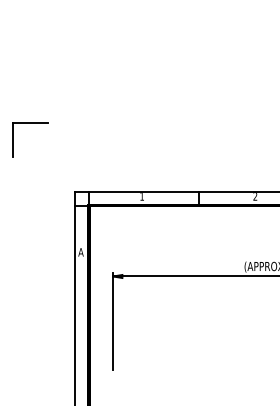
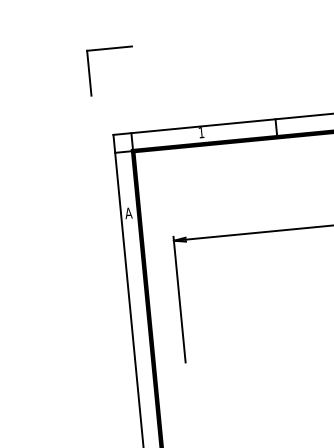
part: (30, 123) -> (109, 49), moved

